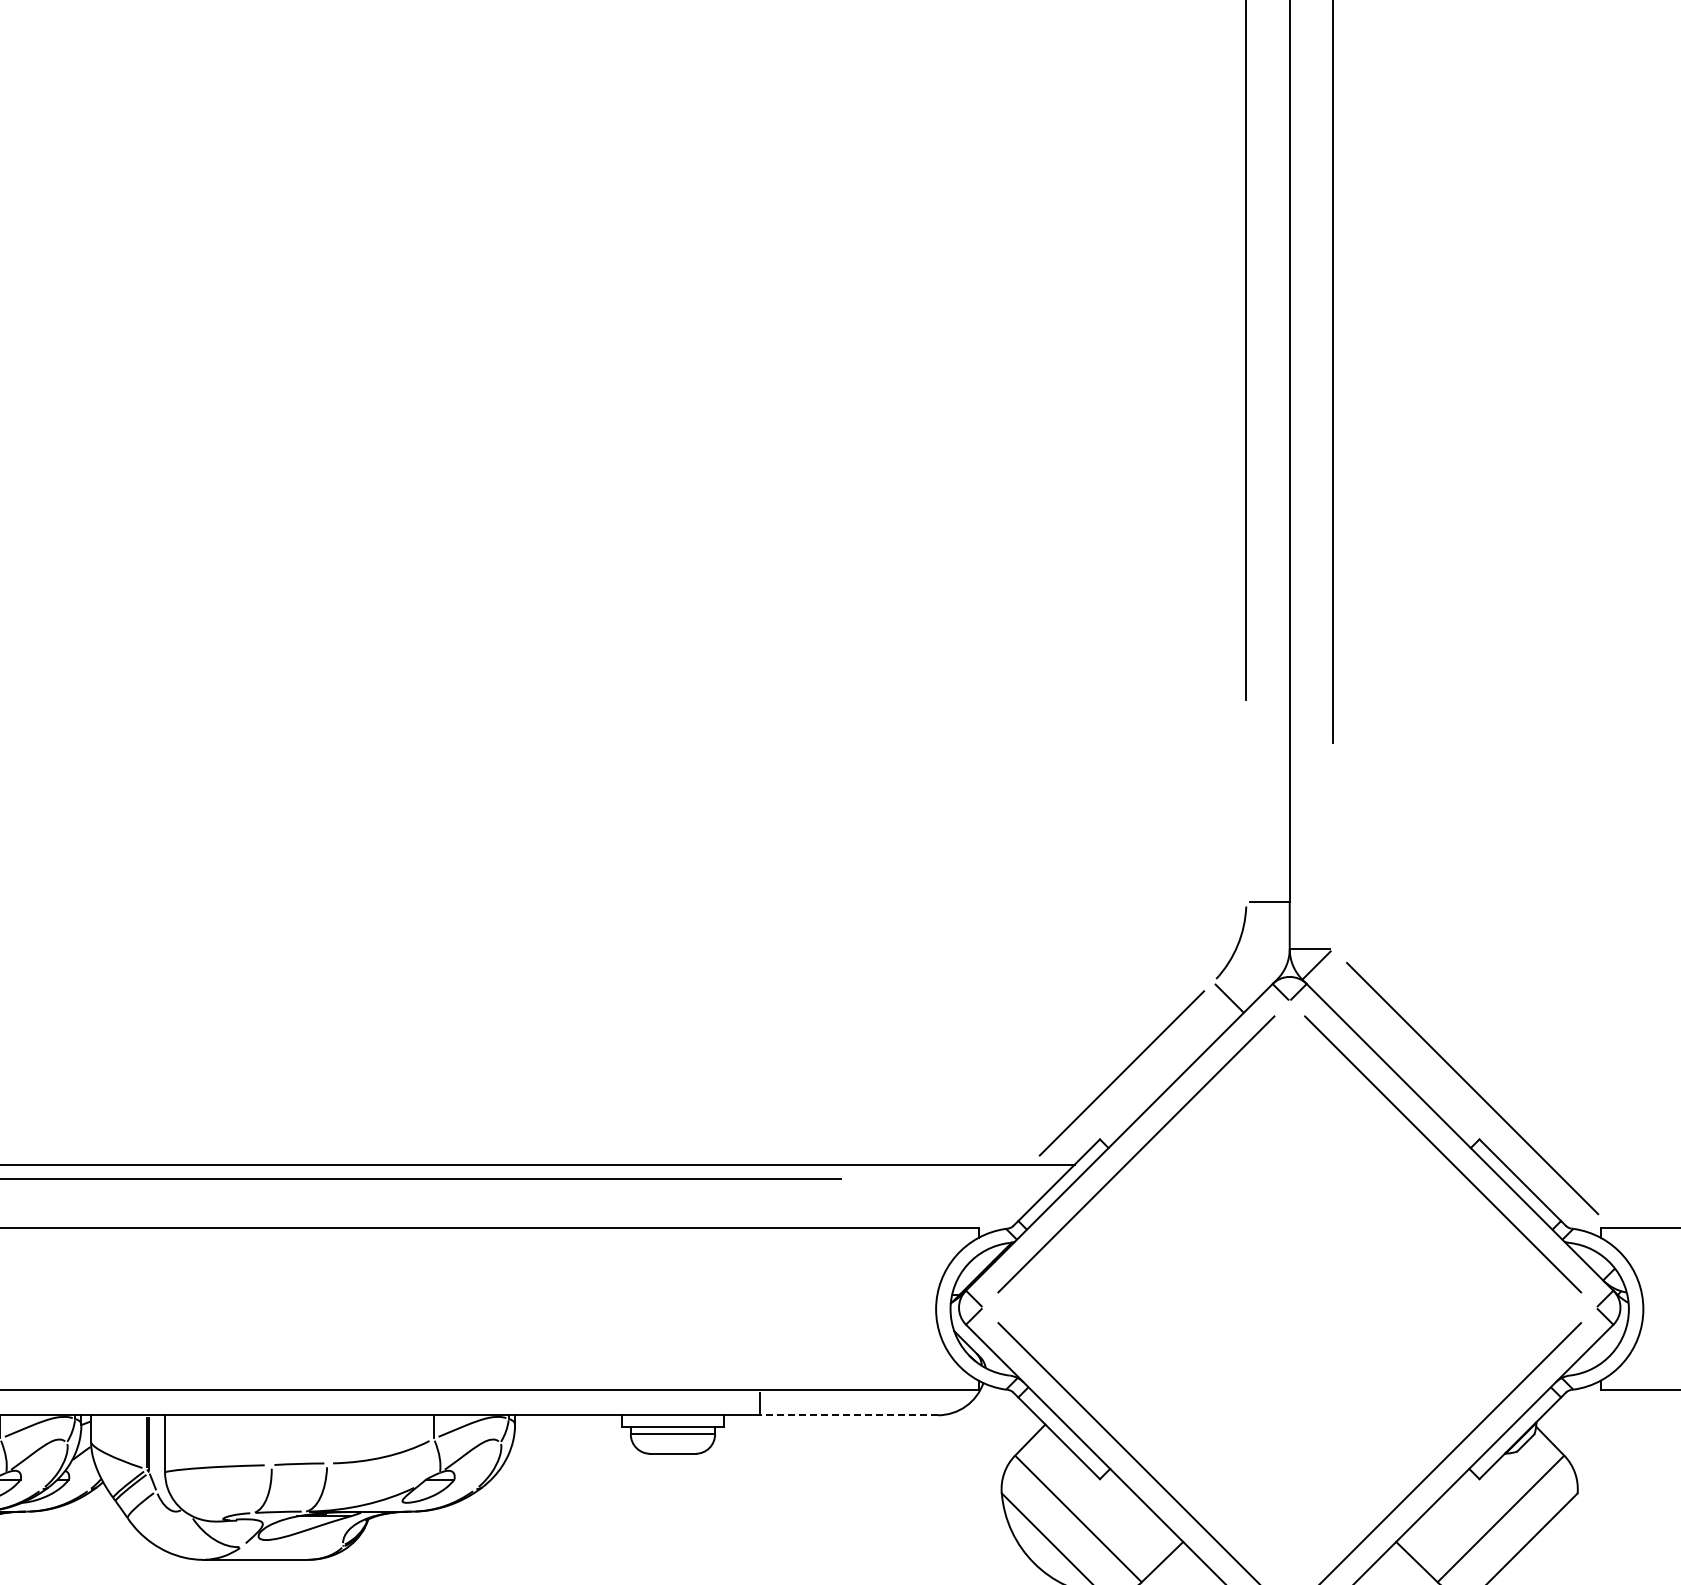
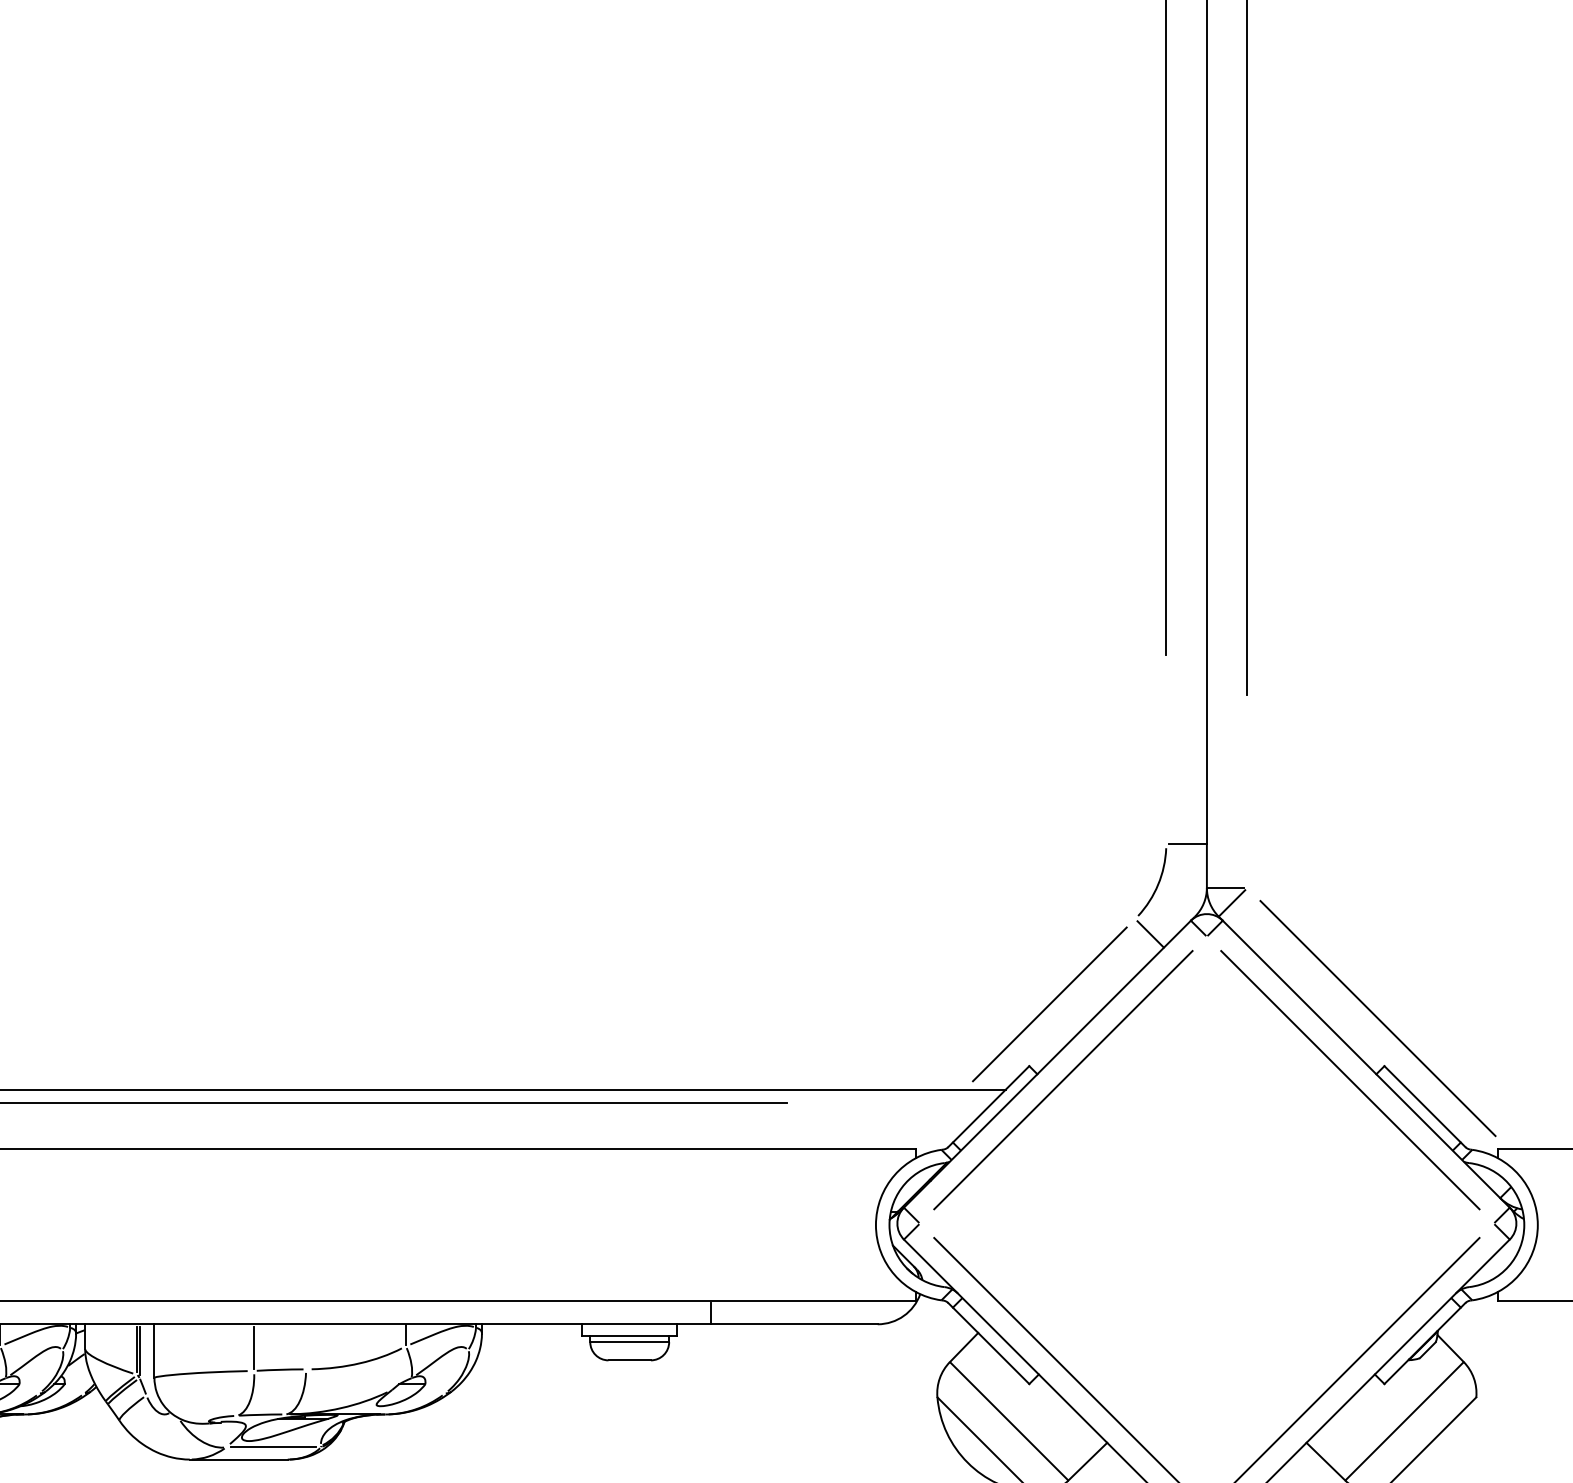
line: (848, 1415) -> (793, 1324), dashed -> solid
line: (271, 1439) -> (254, 1346), added
line: (292, 1546) -> (273, 1447), added

